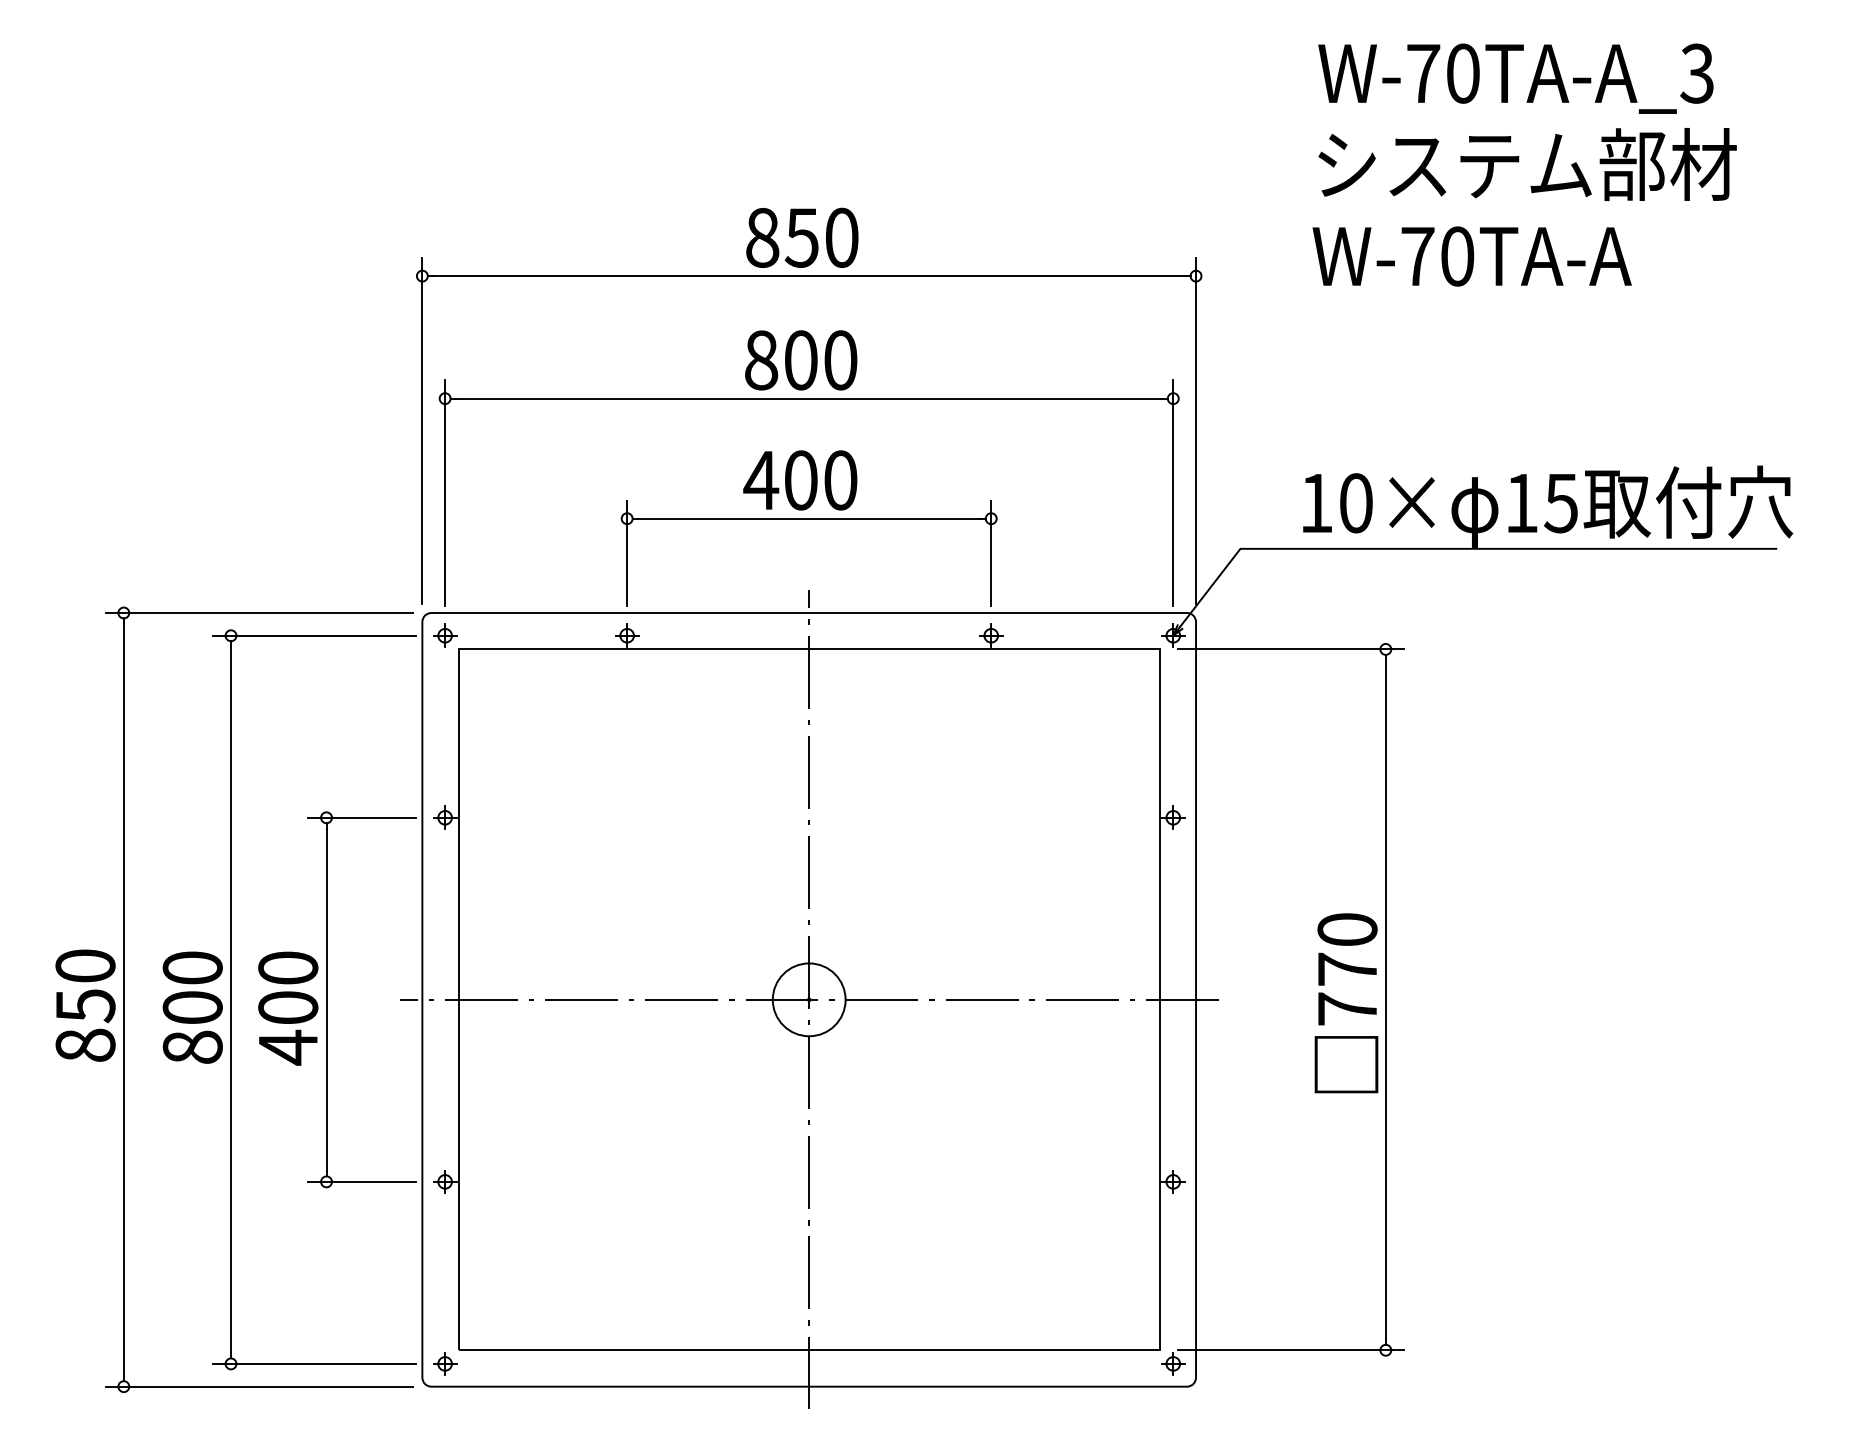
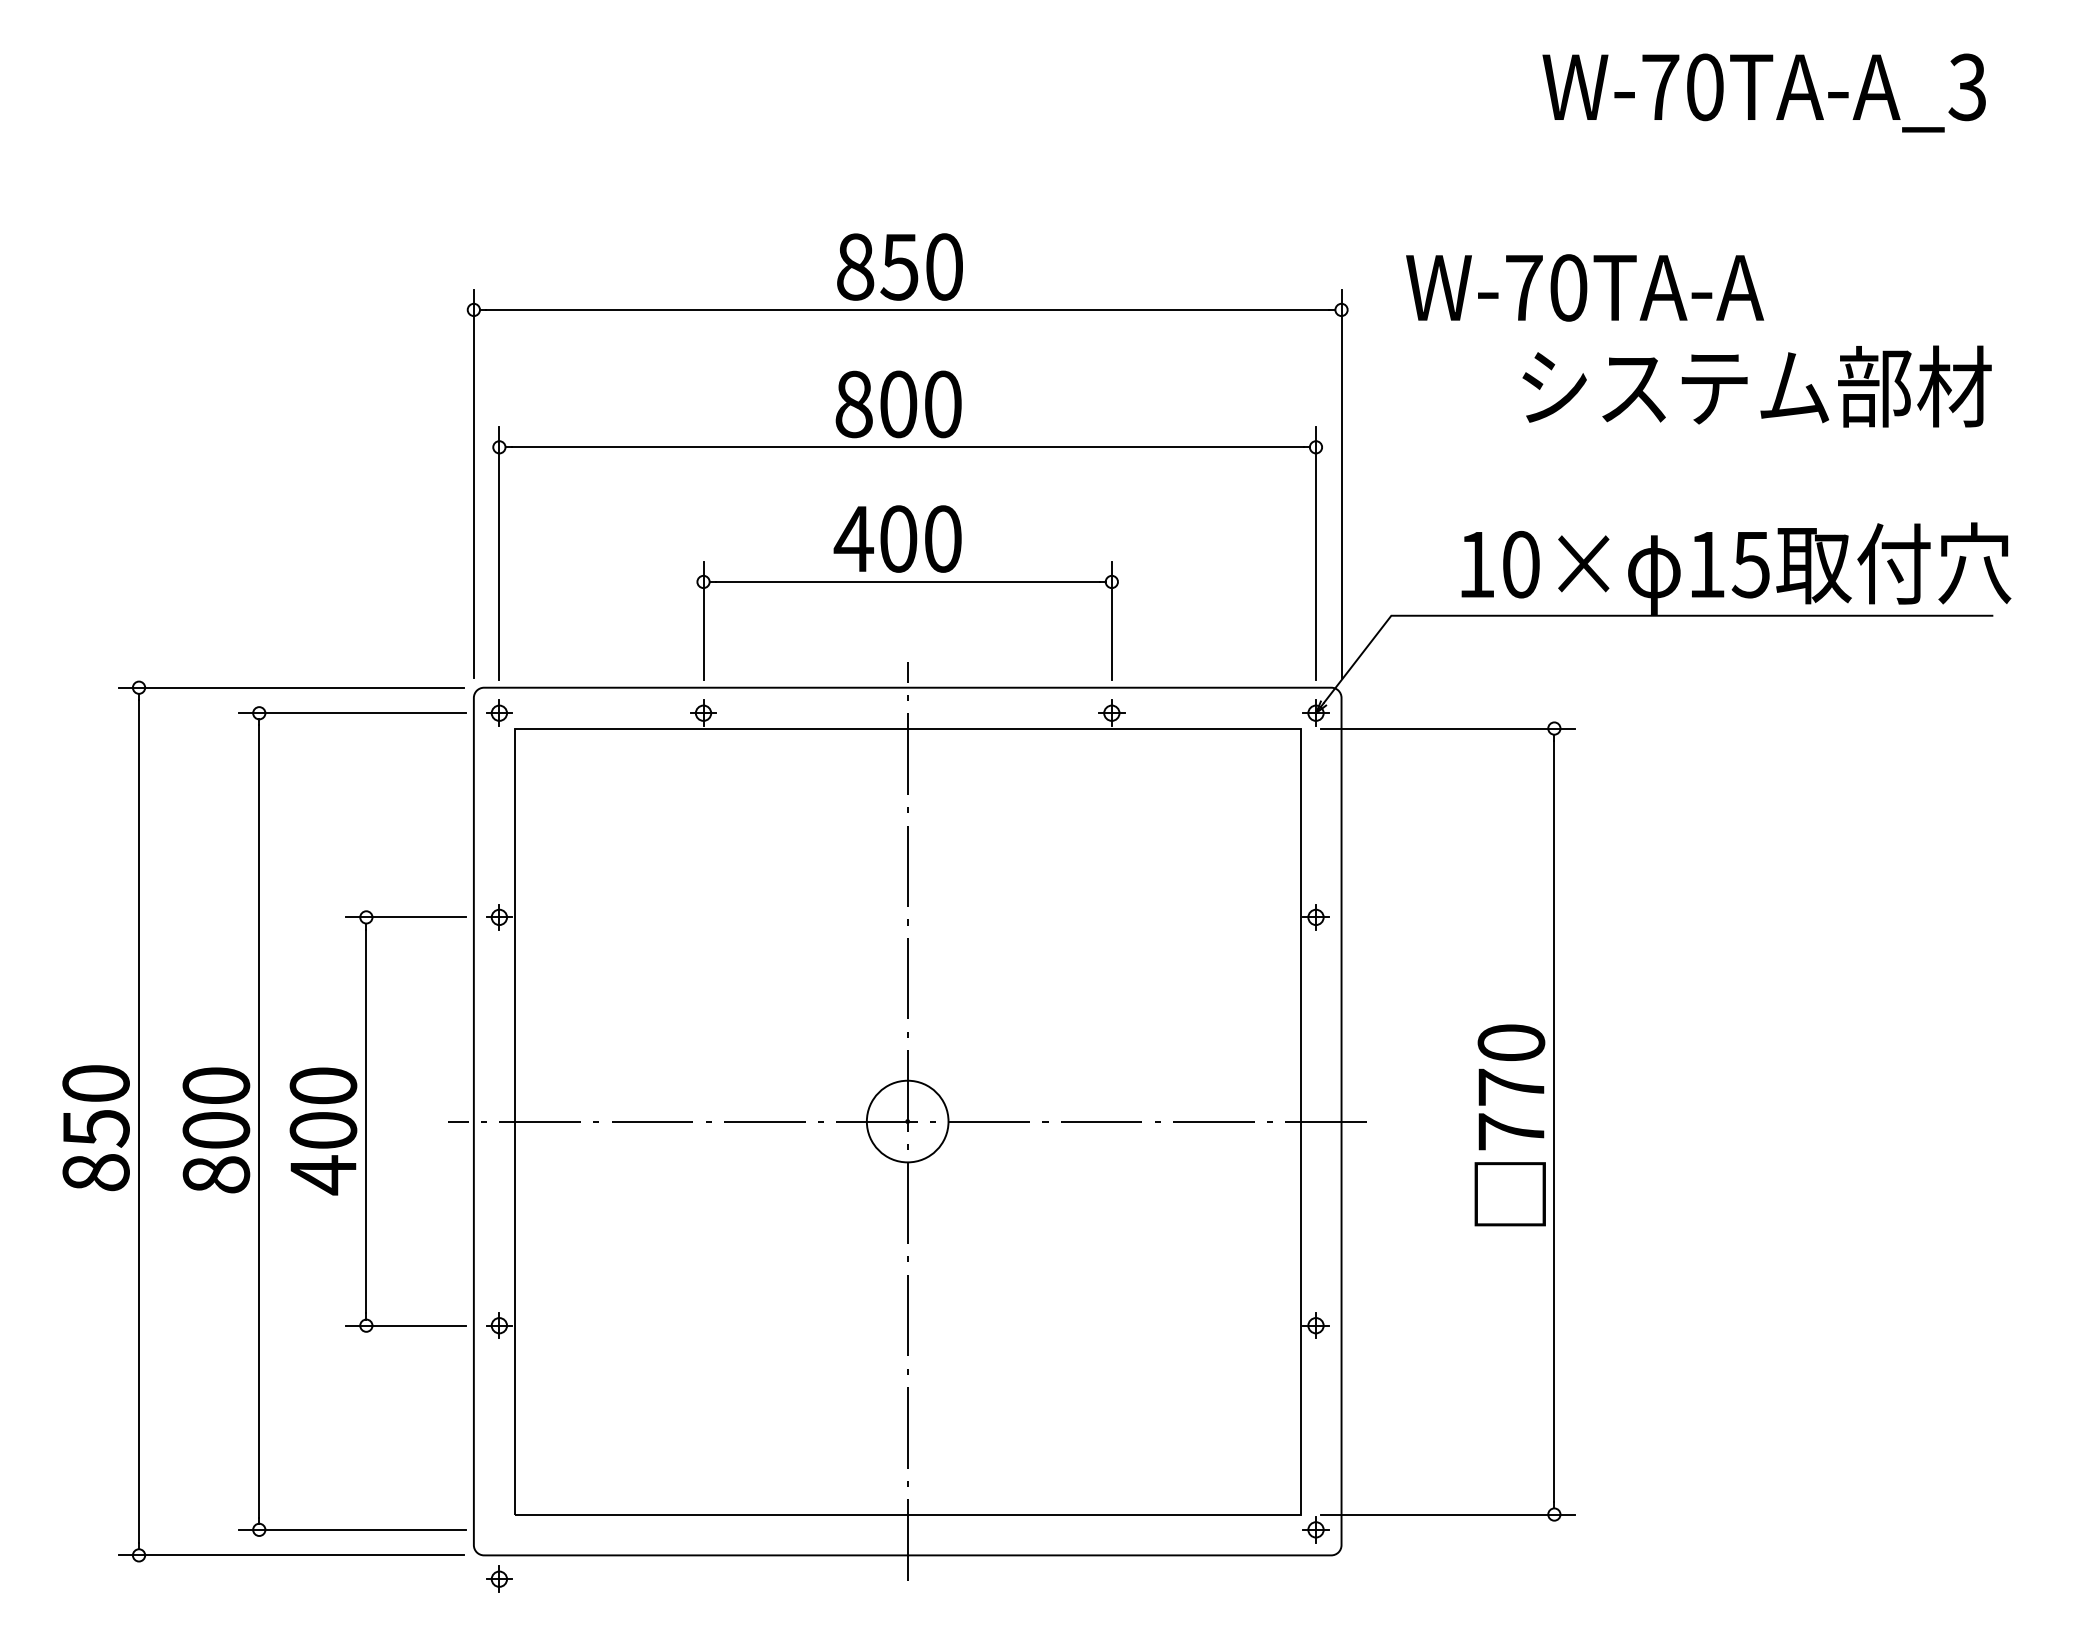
text: (1515, 78) -> (1763, 92), moved
text: (1527, 164) -> (1757, 386), moved
text: (1471, 256) -> (1584, 287), moved
part: (445, 1363) -> (499, 1578), moved

